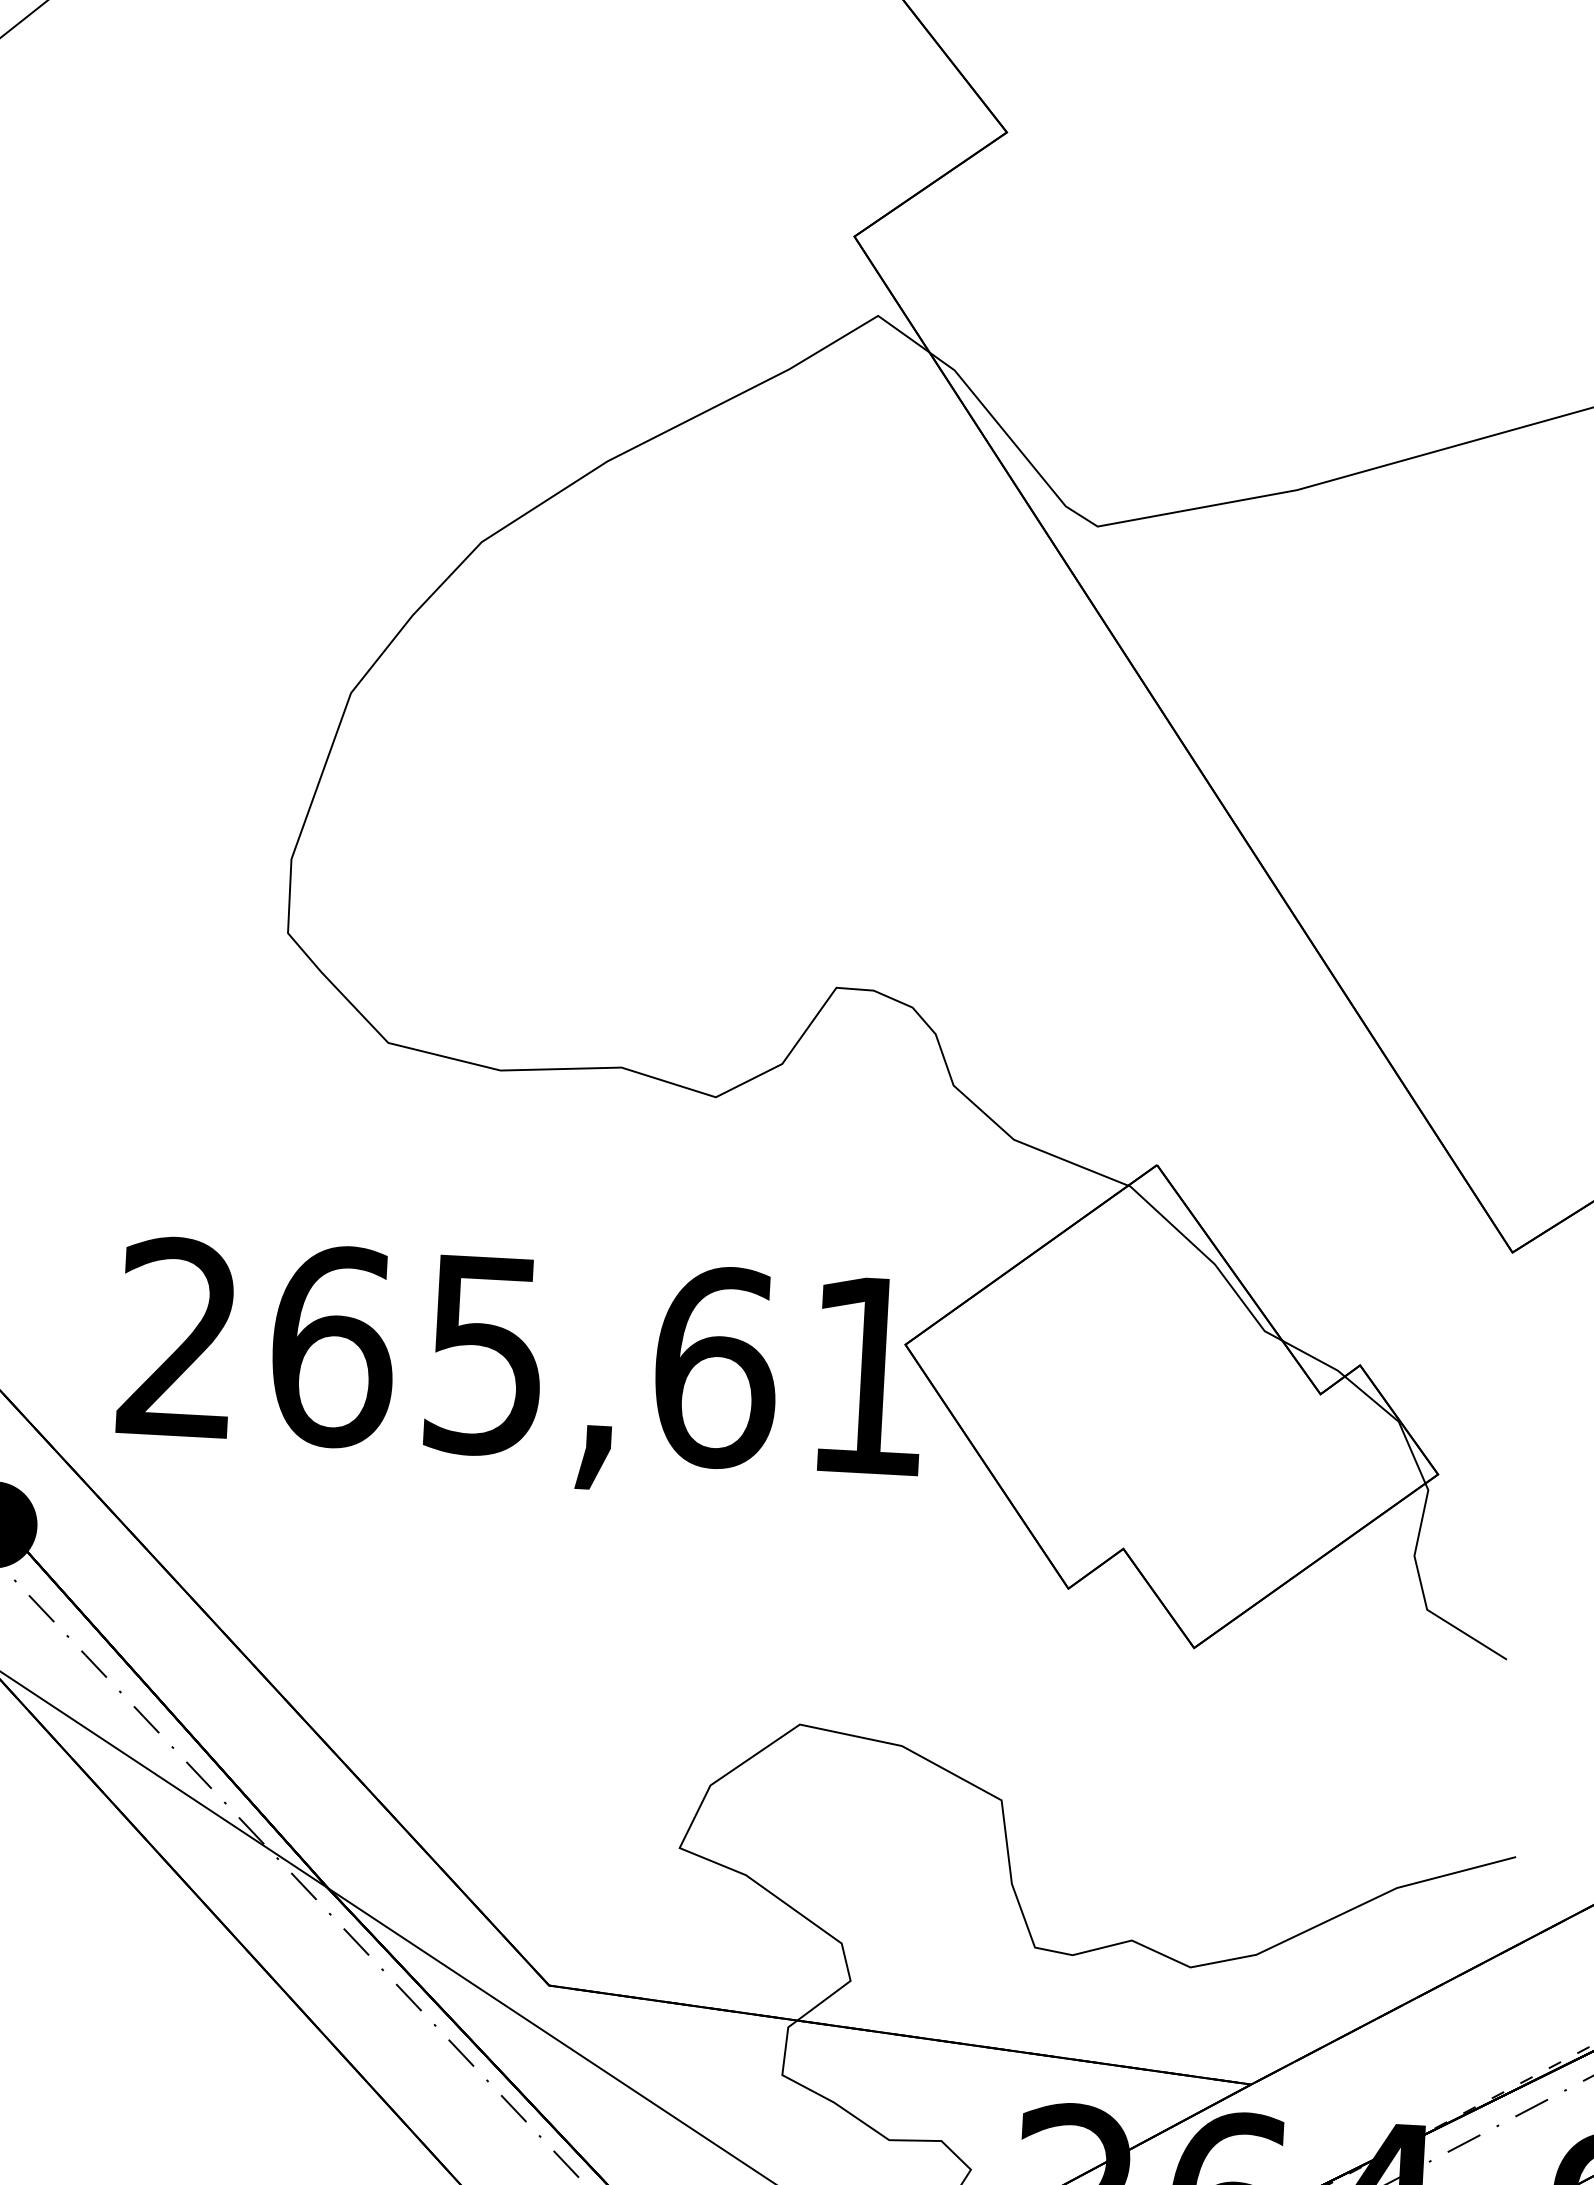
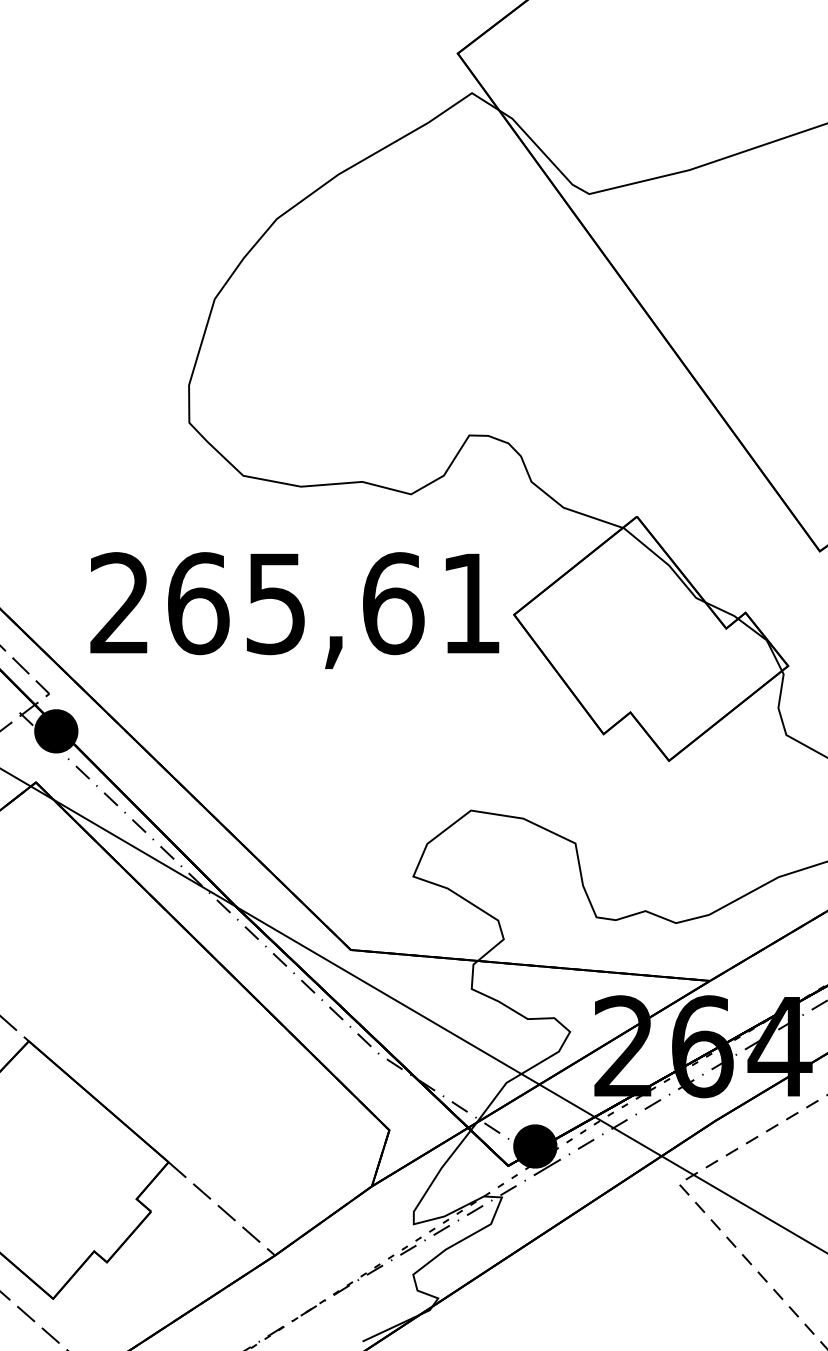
text: (520, 1370) -> (294, 610), moved

